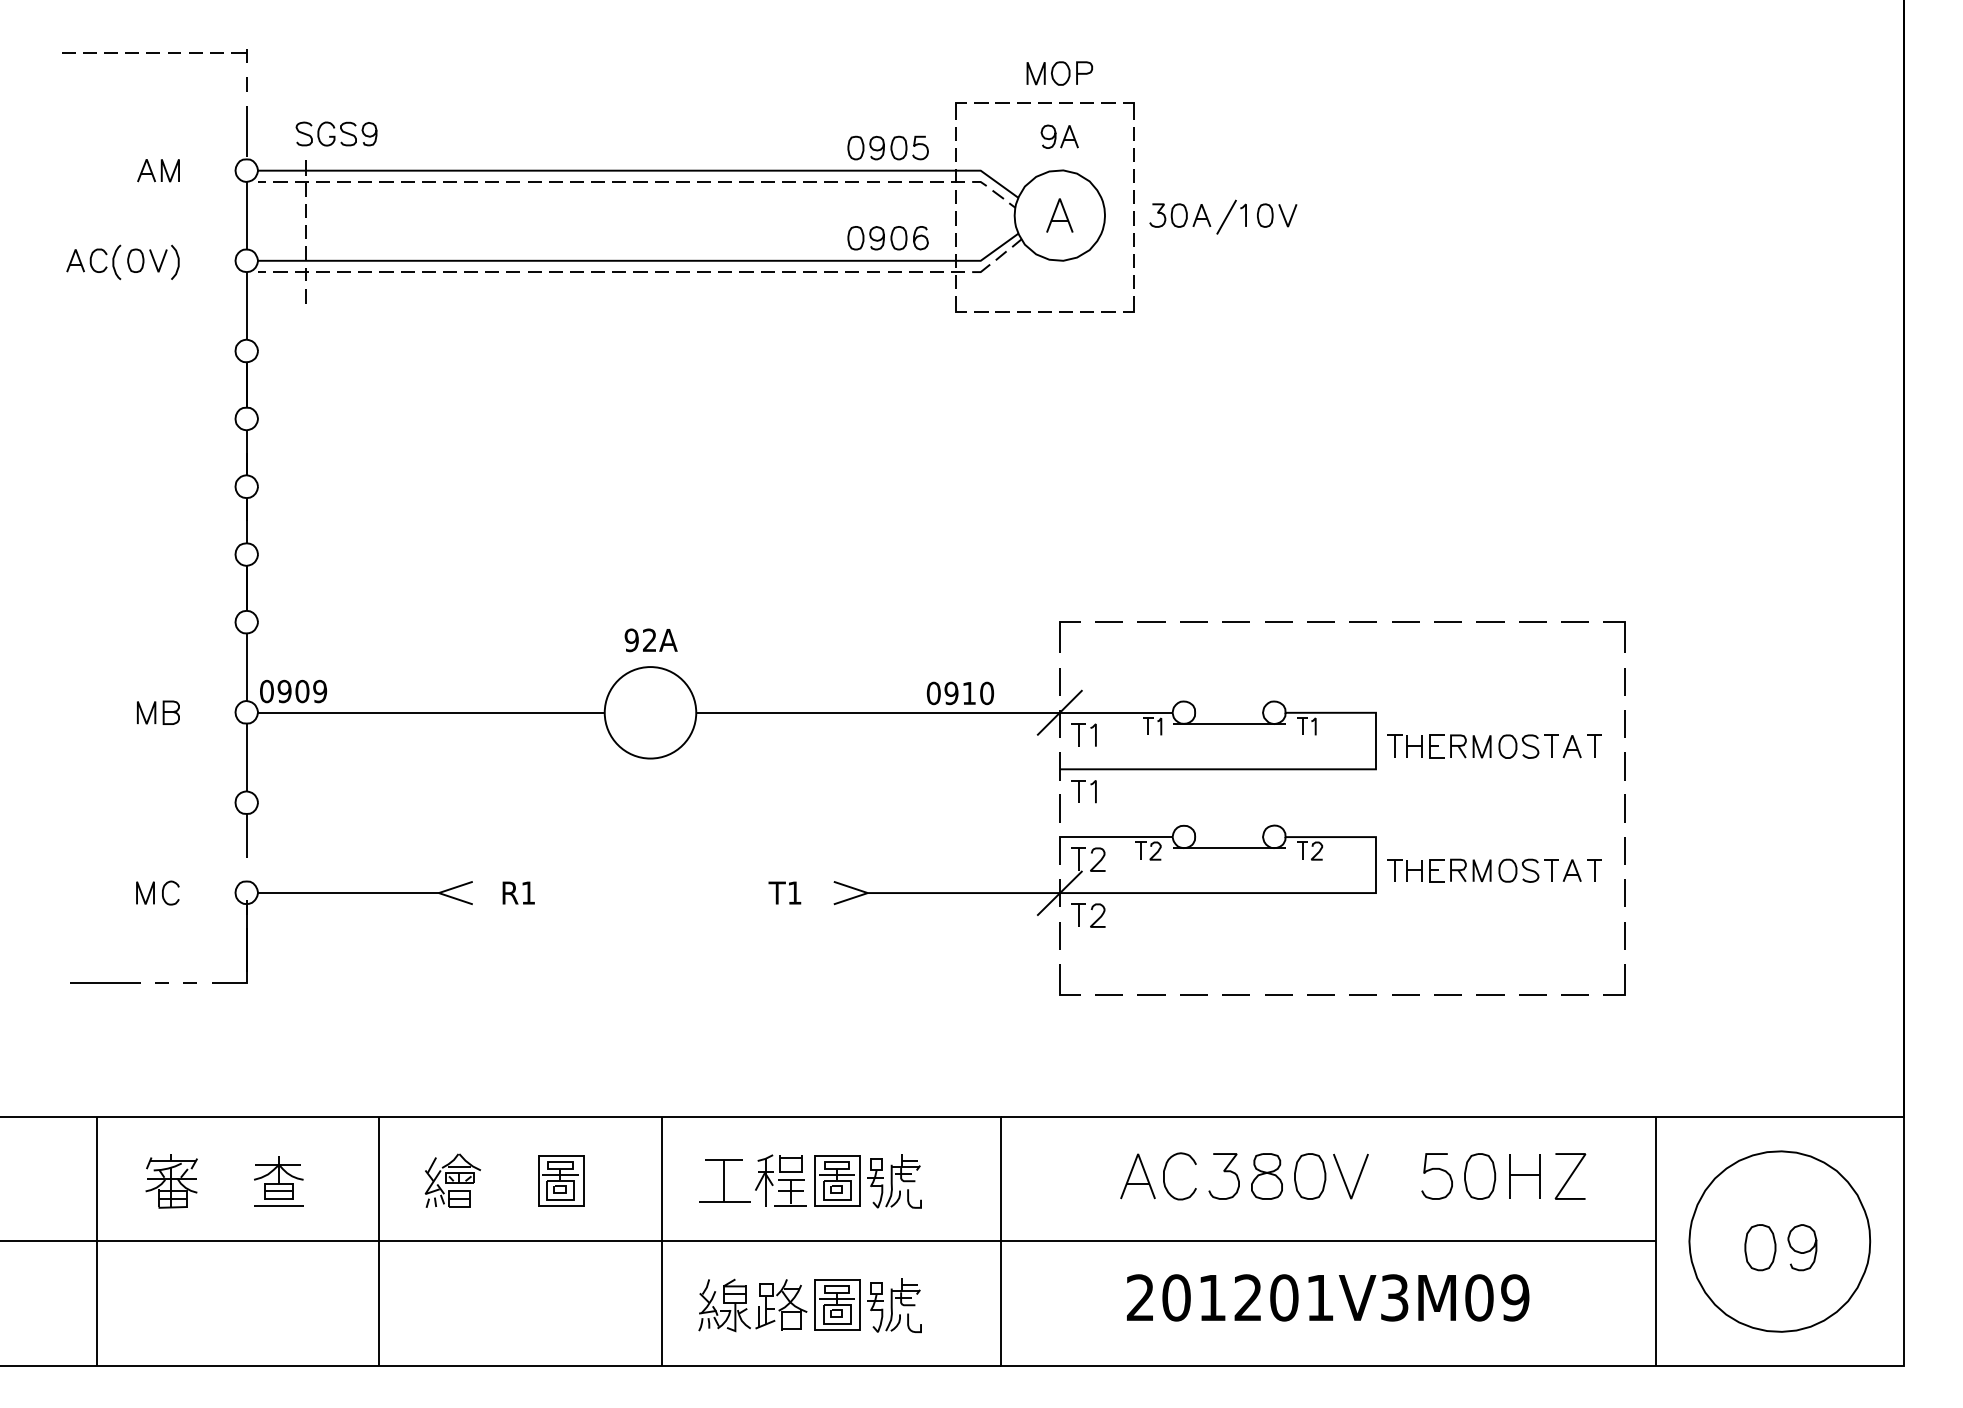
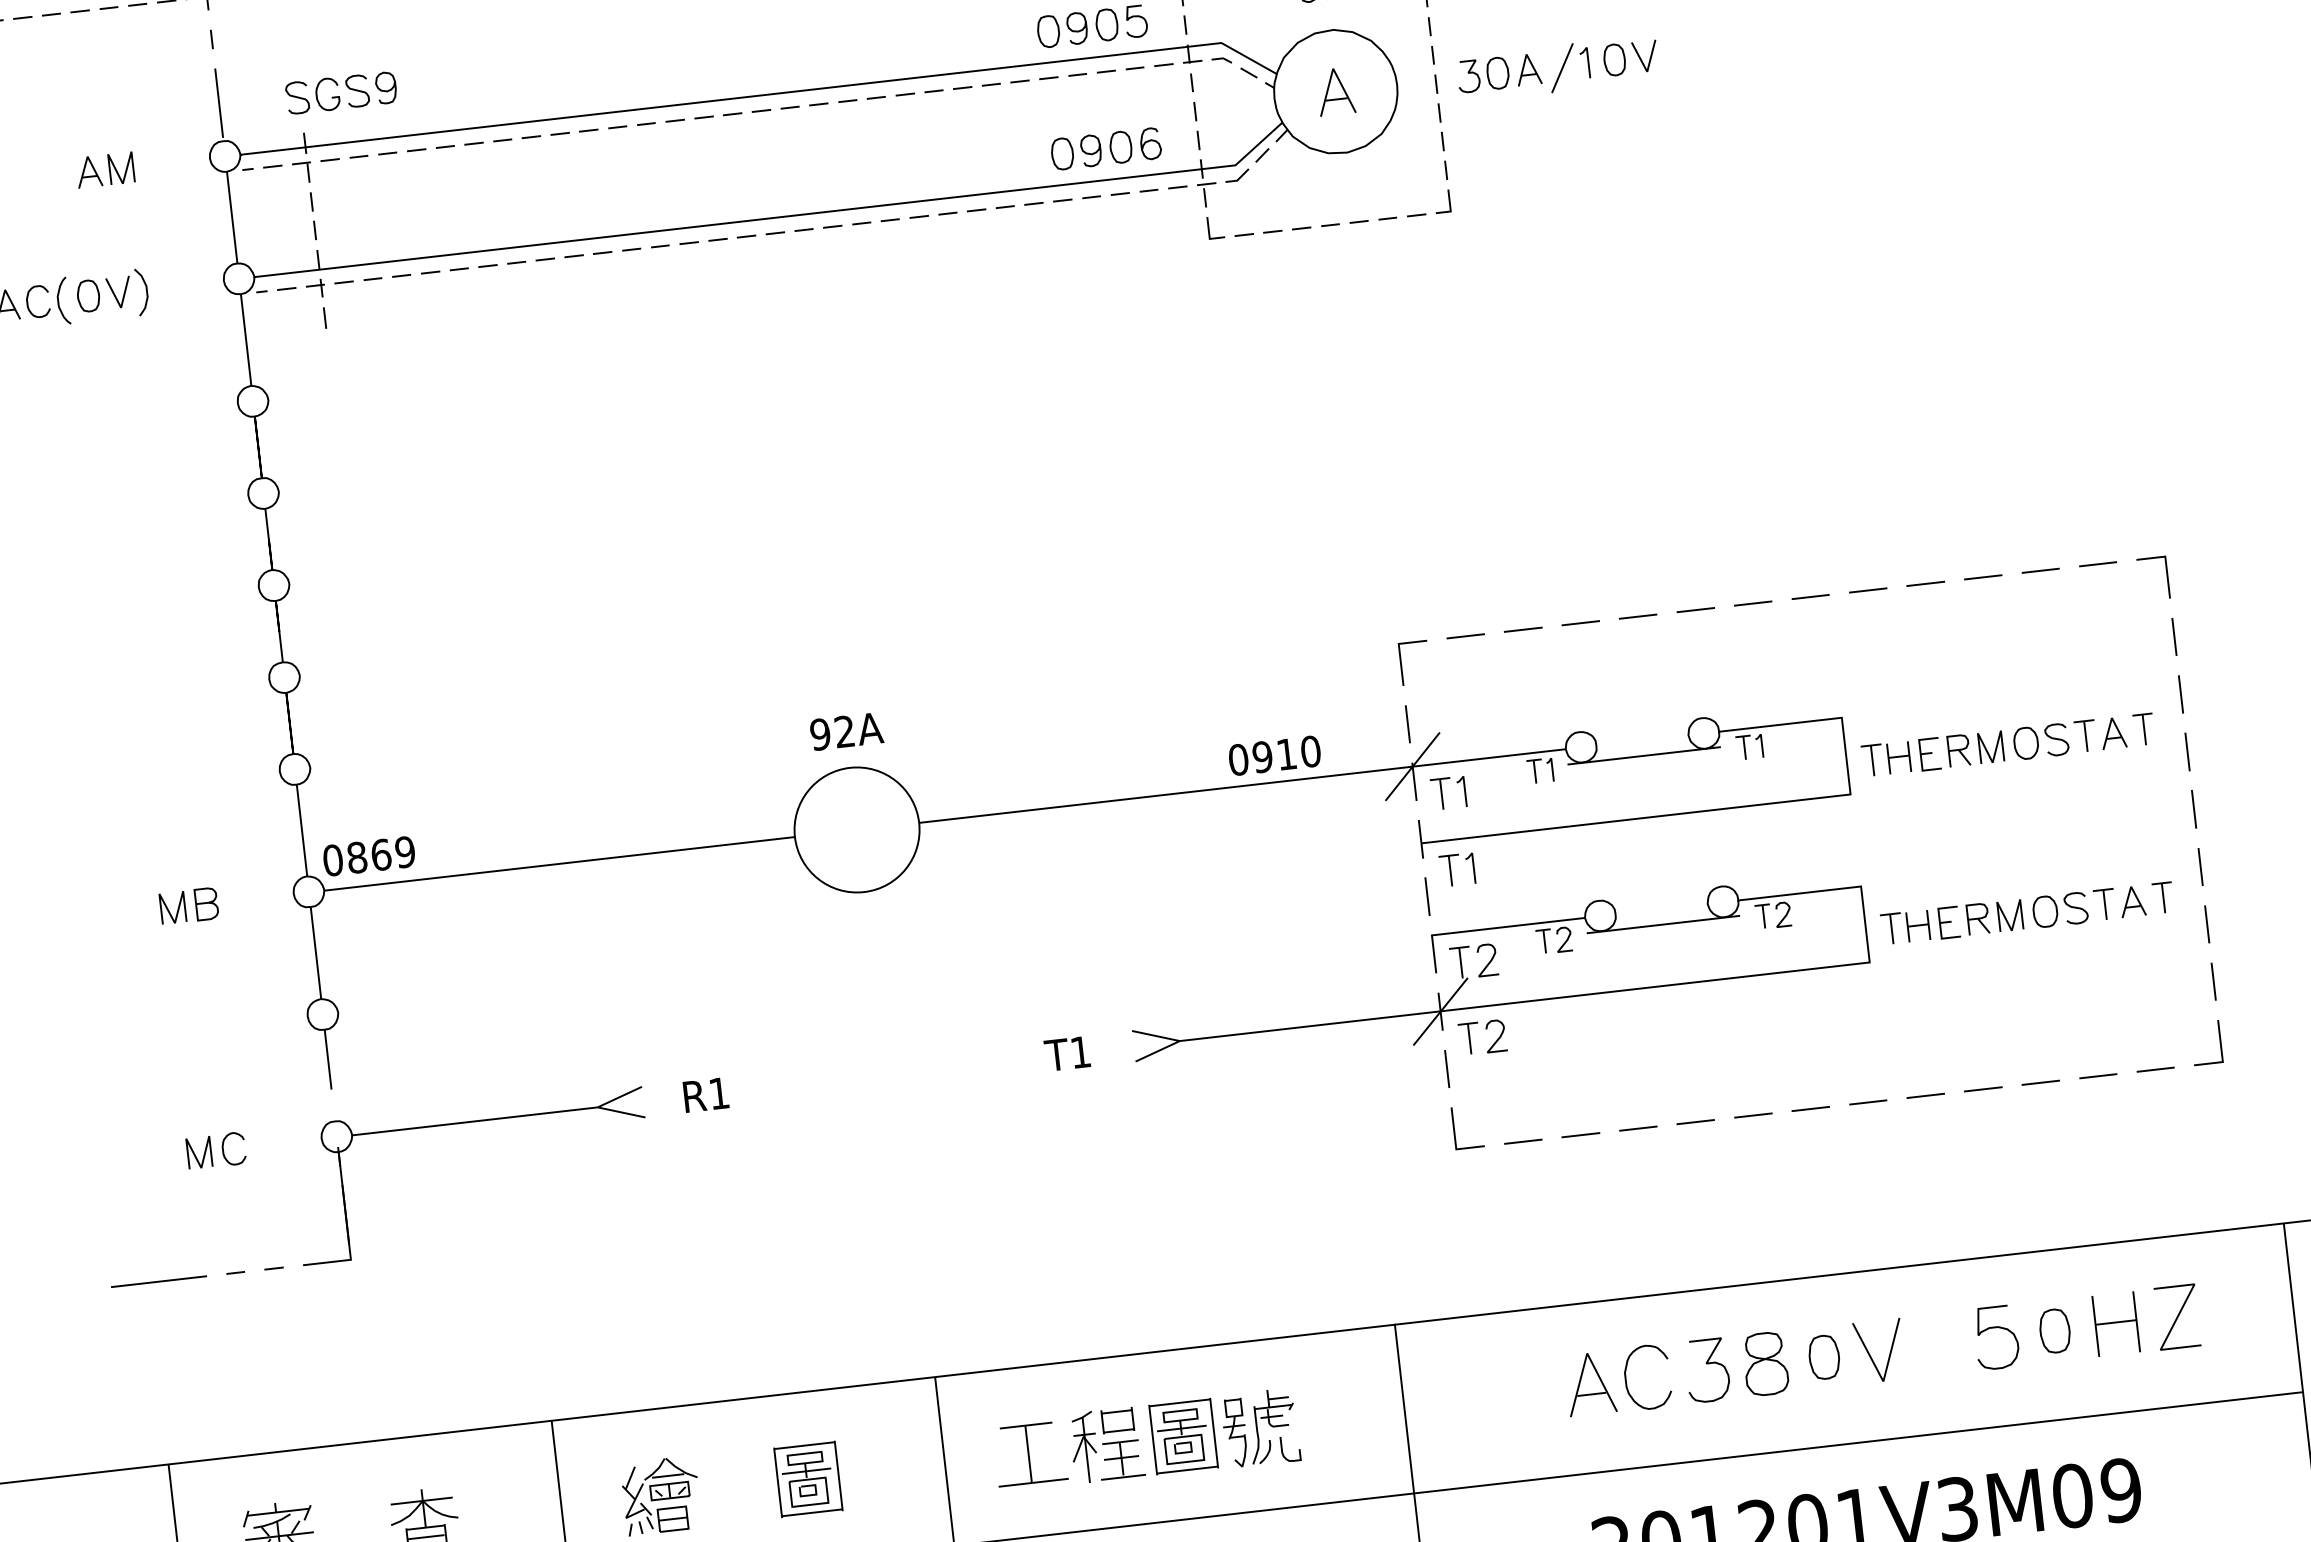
text: (293, 691) -> (369, 856), 0909 -> 0869
part: (1310, 1176) -> (1824, 1357), size x0.7
part: (1480, 1176) -> (2055, 1331), size x0.7

